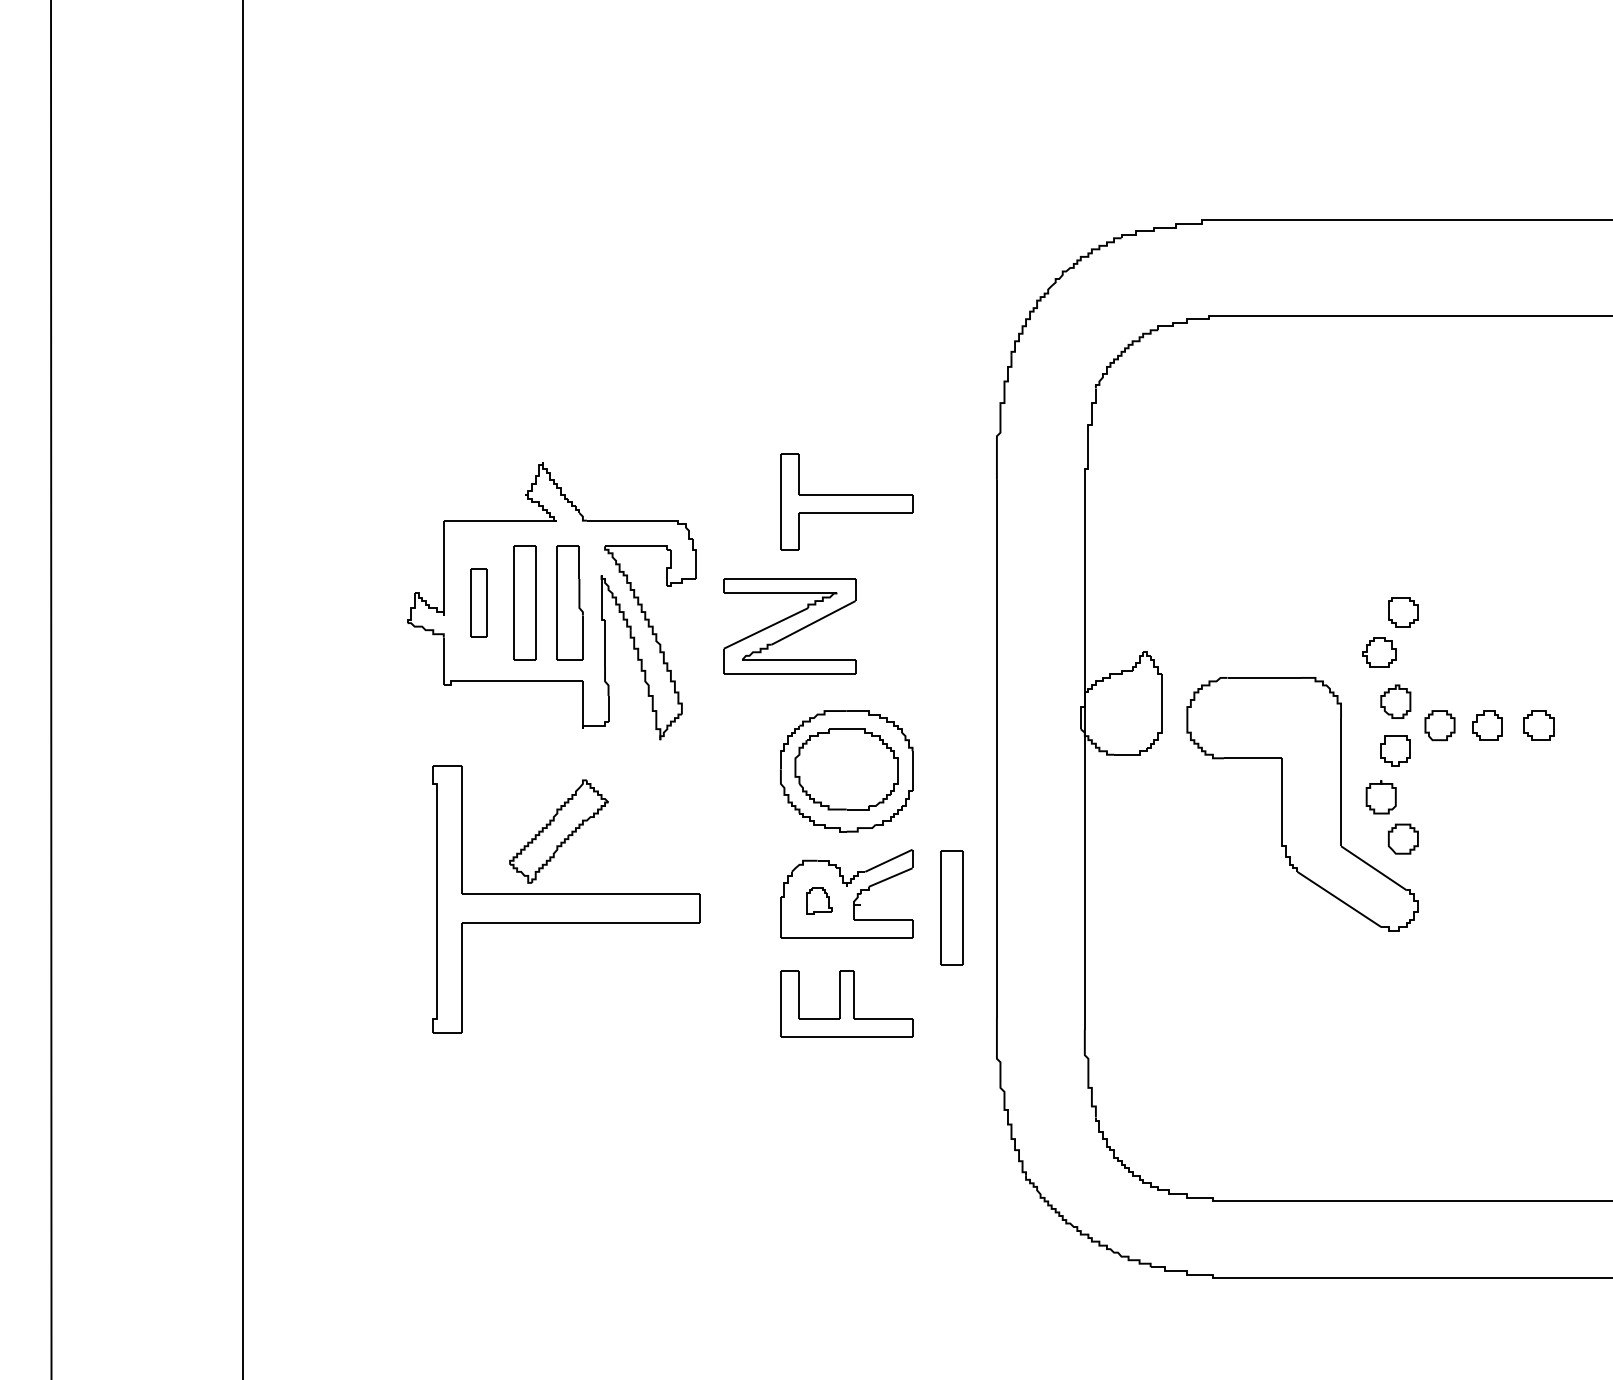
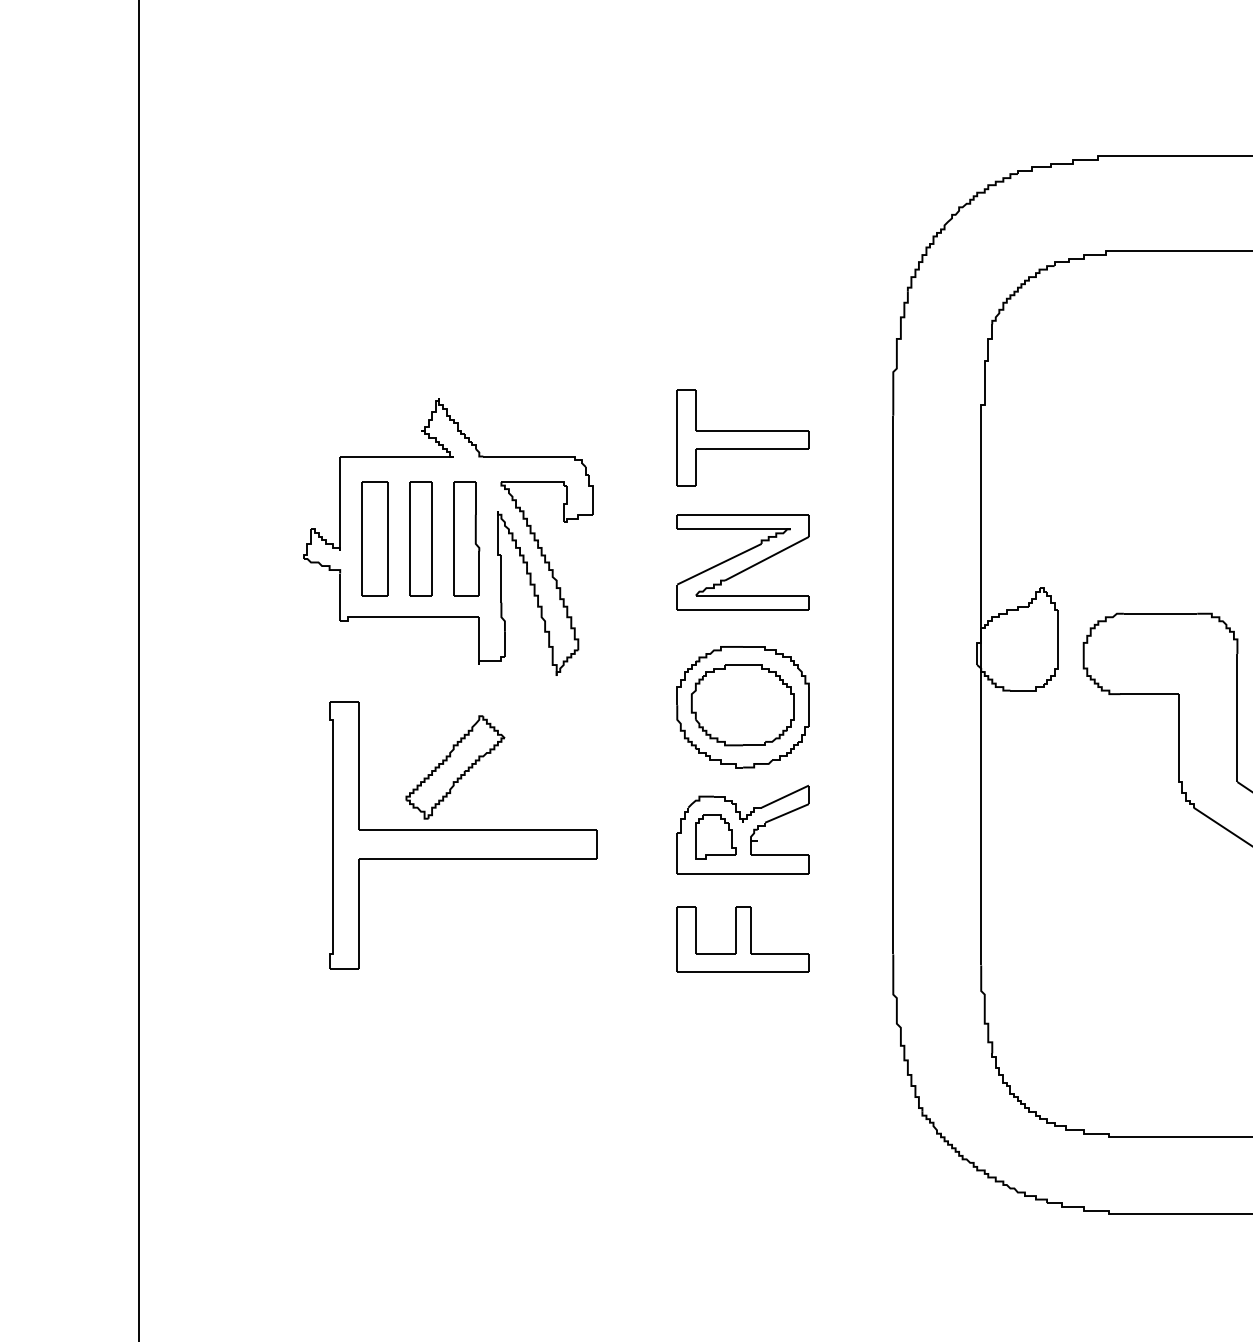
part: (478, 602) -> (374, 538), size x1.67
part: (789, 626) -> (742, 562), moved
part: (819, 900) -> (715, 836), size x1.67
part: (951, 907) -> (847, 843), removed

